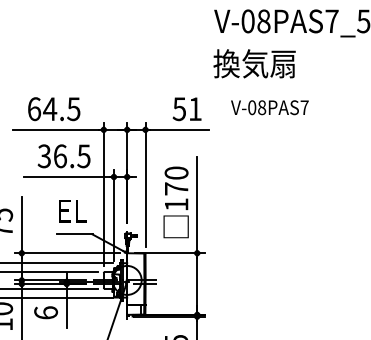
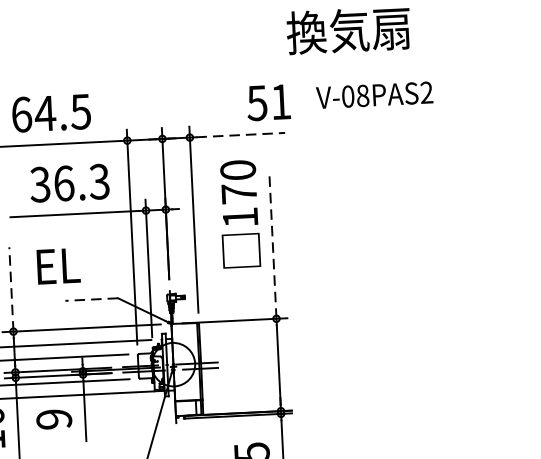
text: (304, 107) -> (426, 92), V-08PAS7 -> V-08PAS2
text: (186, 109) -> (267, 103), moved
line: (179, 129) -> (240, 134), solid -> dashed
text: (83, 155) -> (98, 180), 36.5 -> 36.3
text: (175, 202) -> (238, 214), moved
line: (197, 205) -> (273, 247), solid -> dashed
text: (72, 211) -> (57, 266), moved
line: (21, 224) -> (10, 288), solid -> dashed
line: (74, 234) -> (91, 299), solid -> dashed
text: (46, 312) -> (54, 418), 6 -> 9

